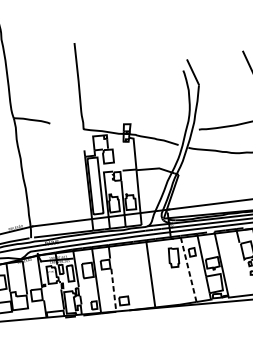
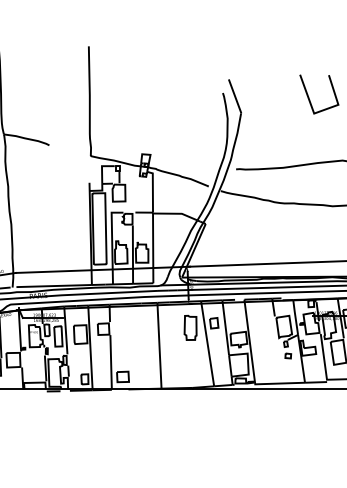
line: (188, 268) -> (207, 343), dashed -> solid
line: (114, 290) -> (111, 362), dashed -> solid

